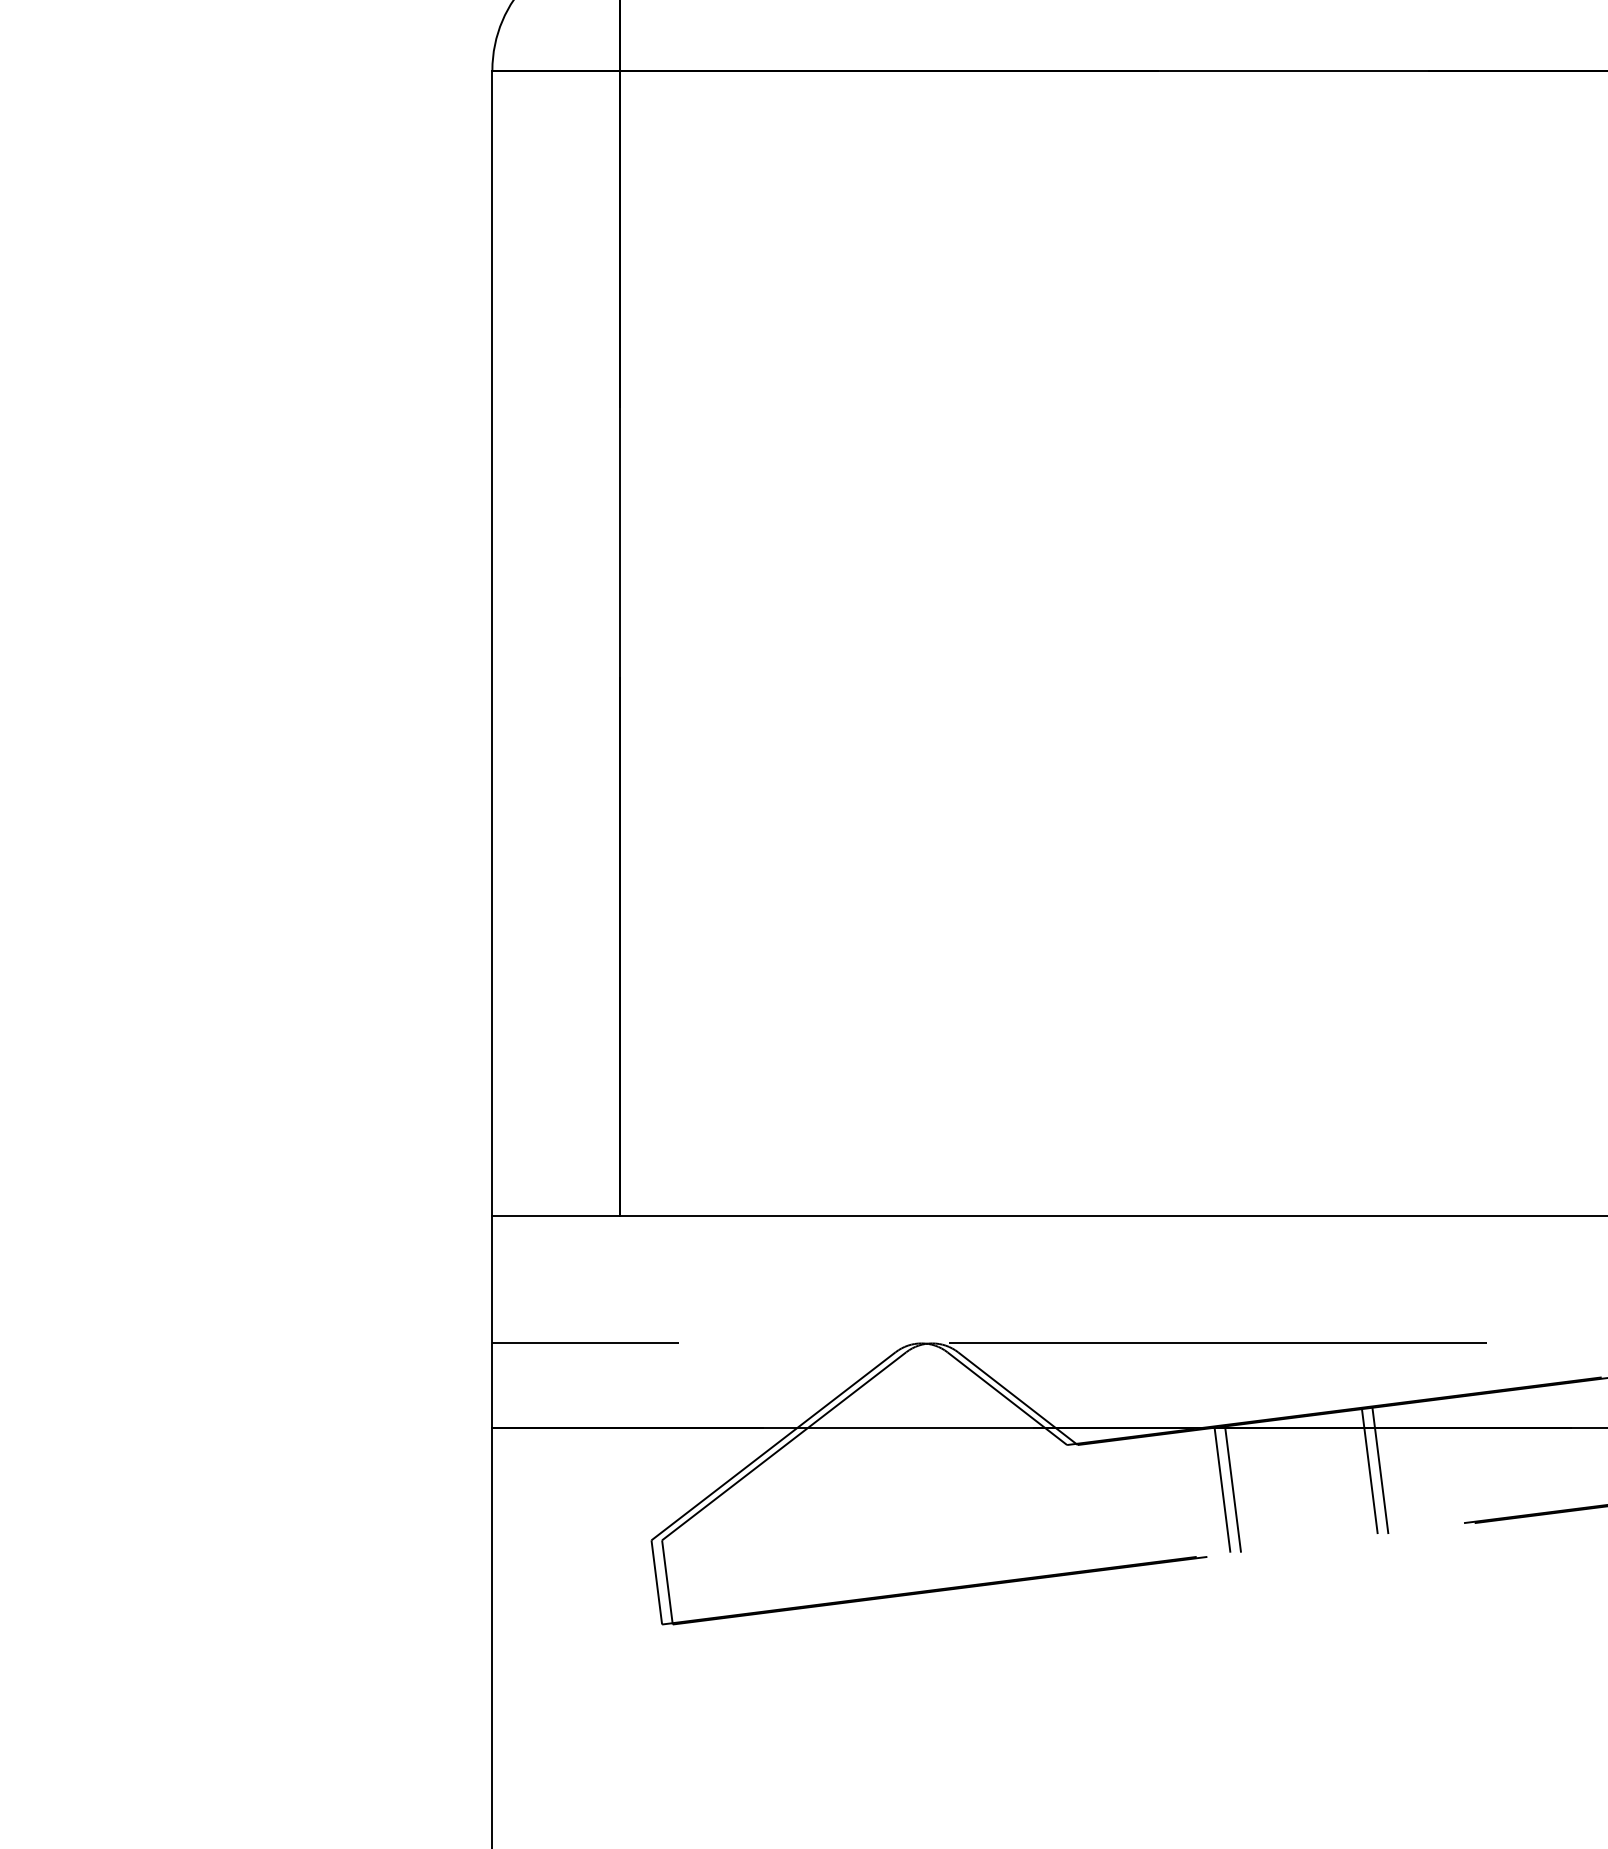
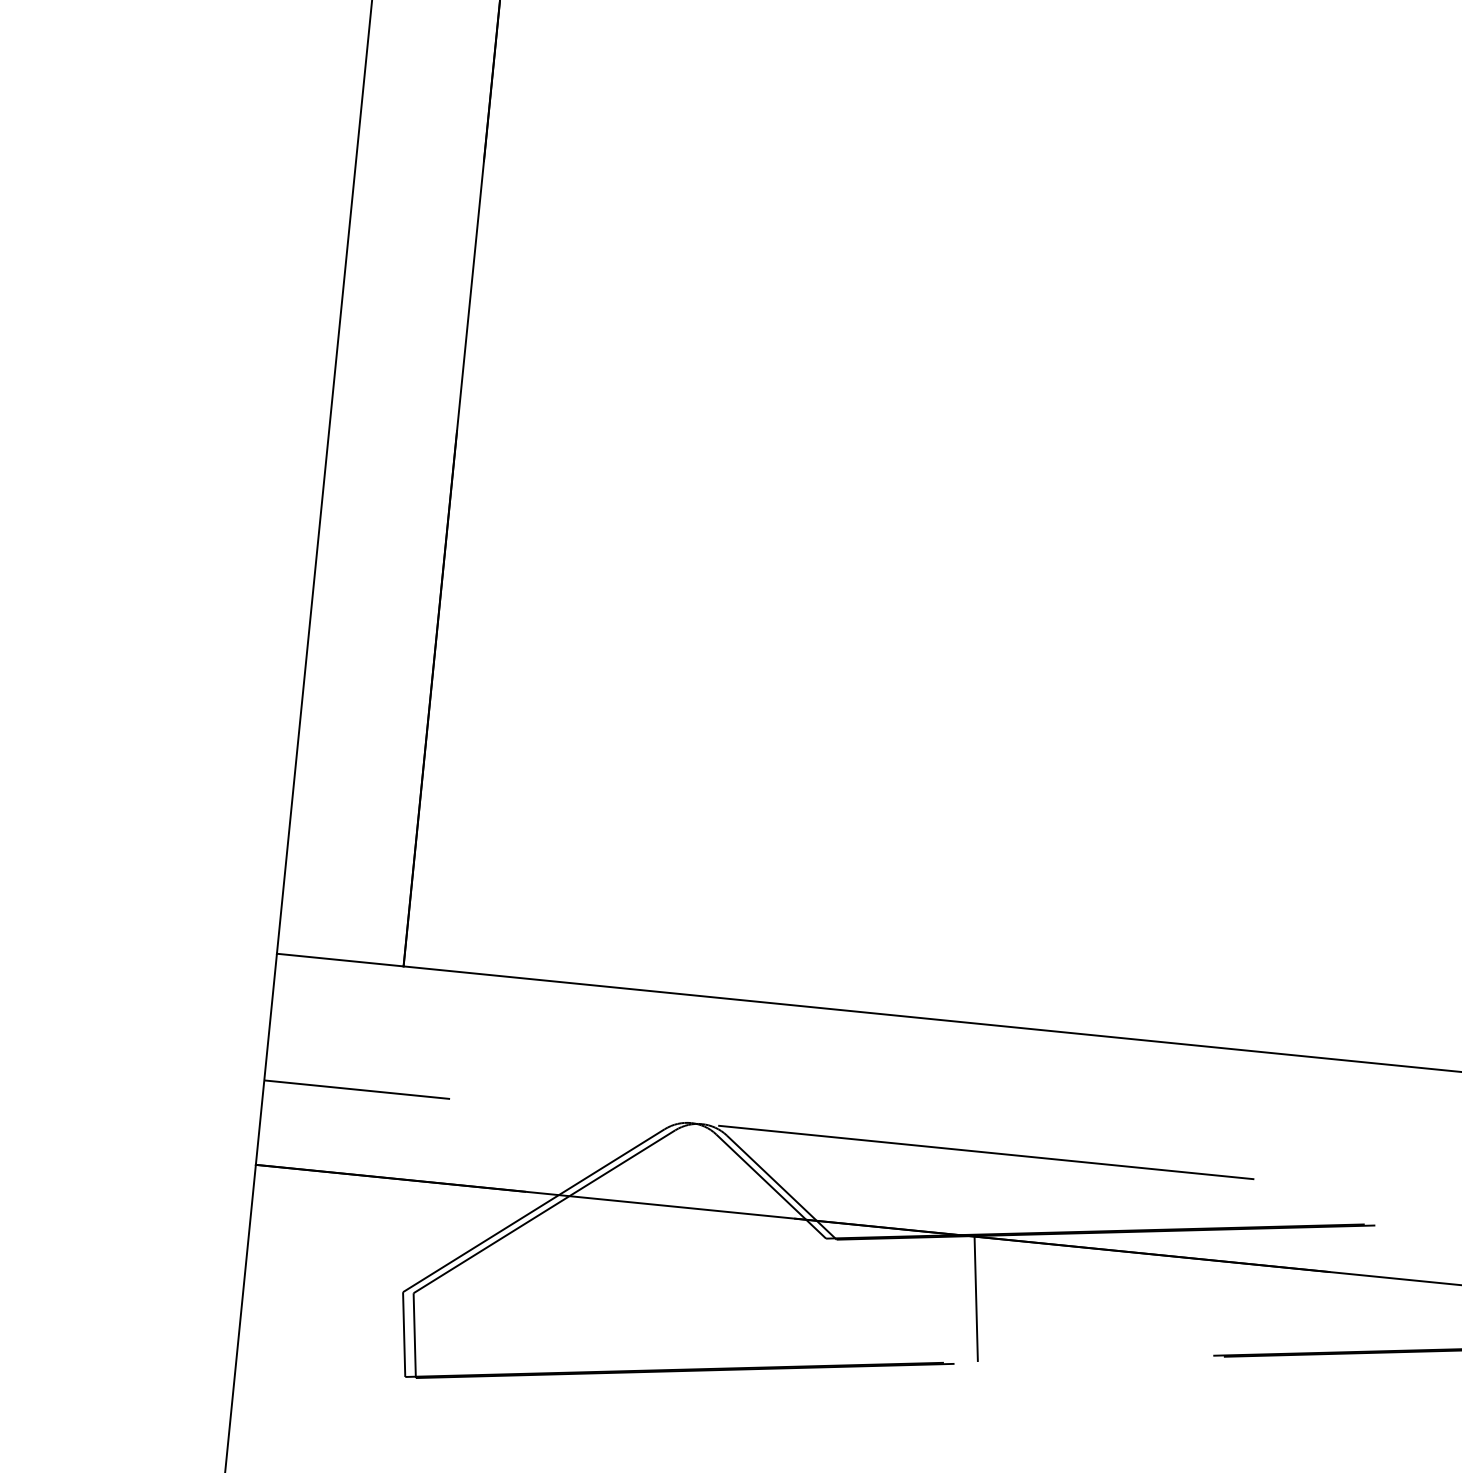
line: (1369, 1470) -> (1124, 1293), removed
line: (1380, 1470) -> (1135, 1295), removed
line: (1233, 1489) -> (987, 1299), removed

